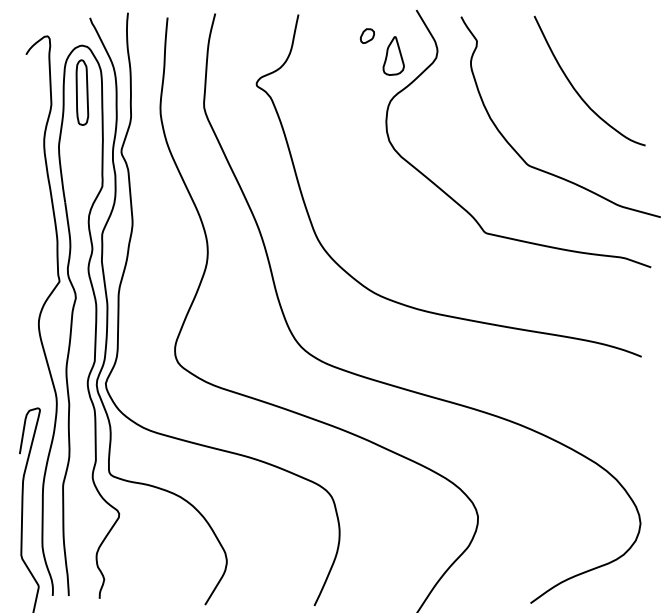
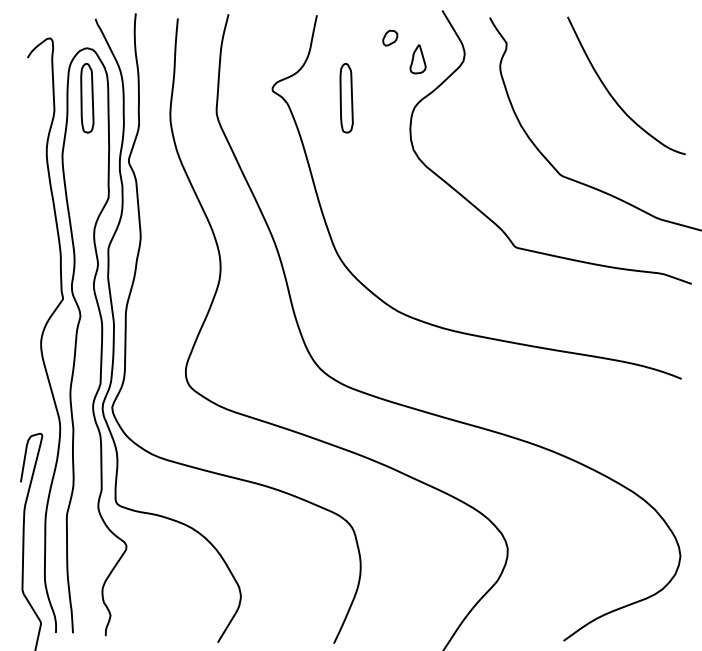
part: (393, 55) -> (417, 58), size x0.7
part: (326, 92) -> (346, 98), added

